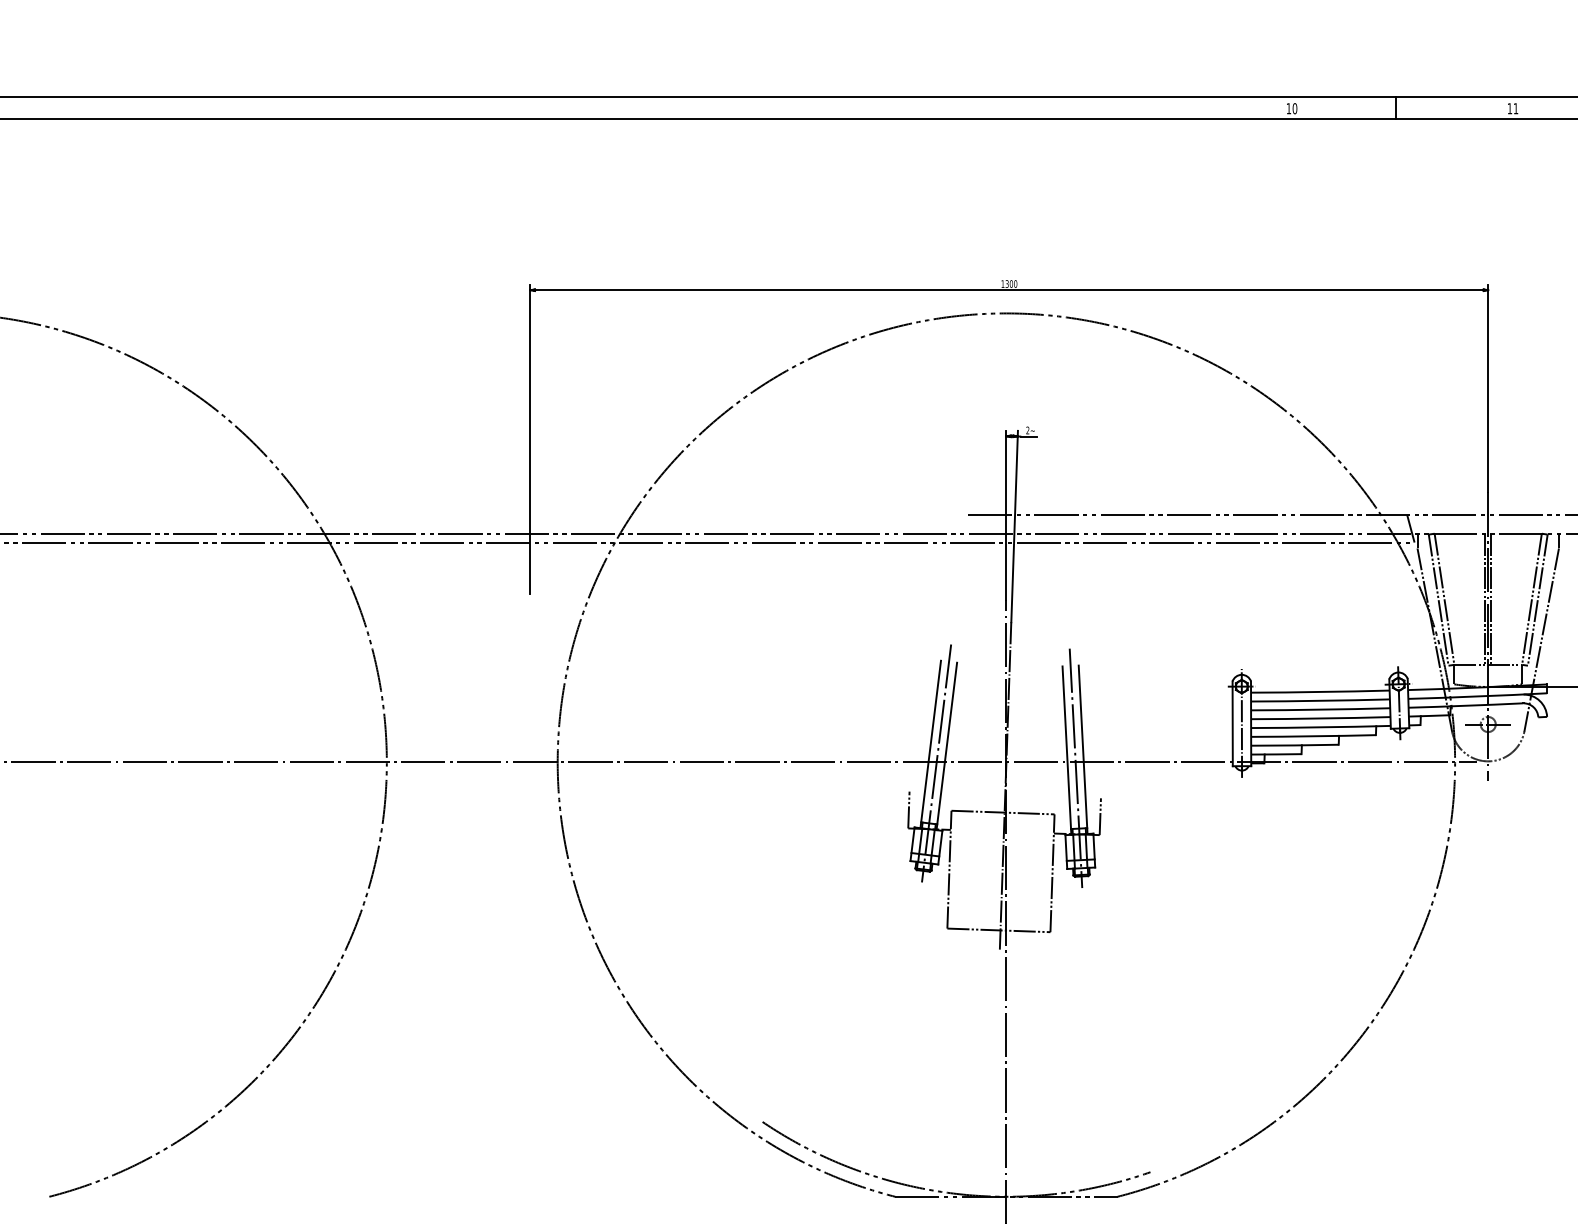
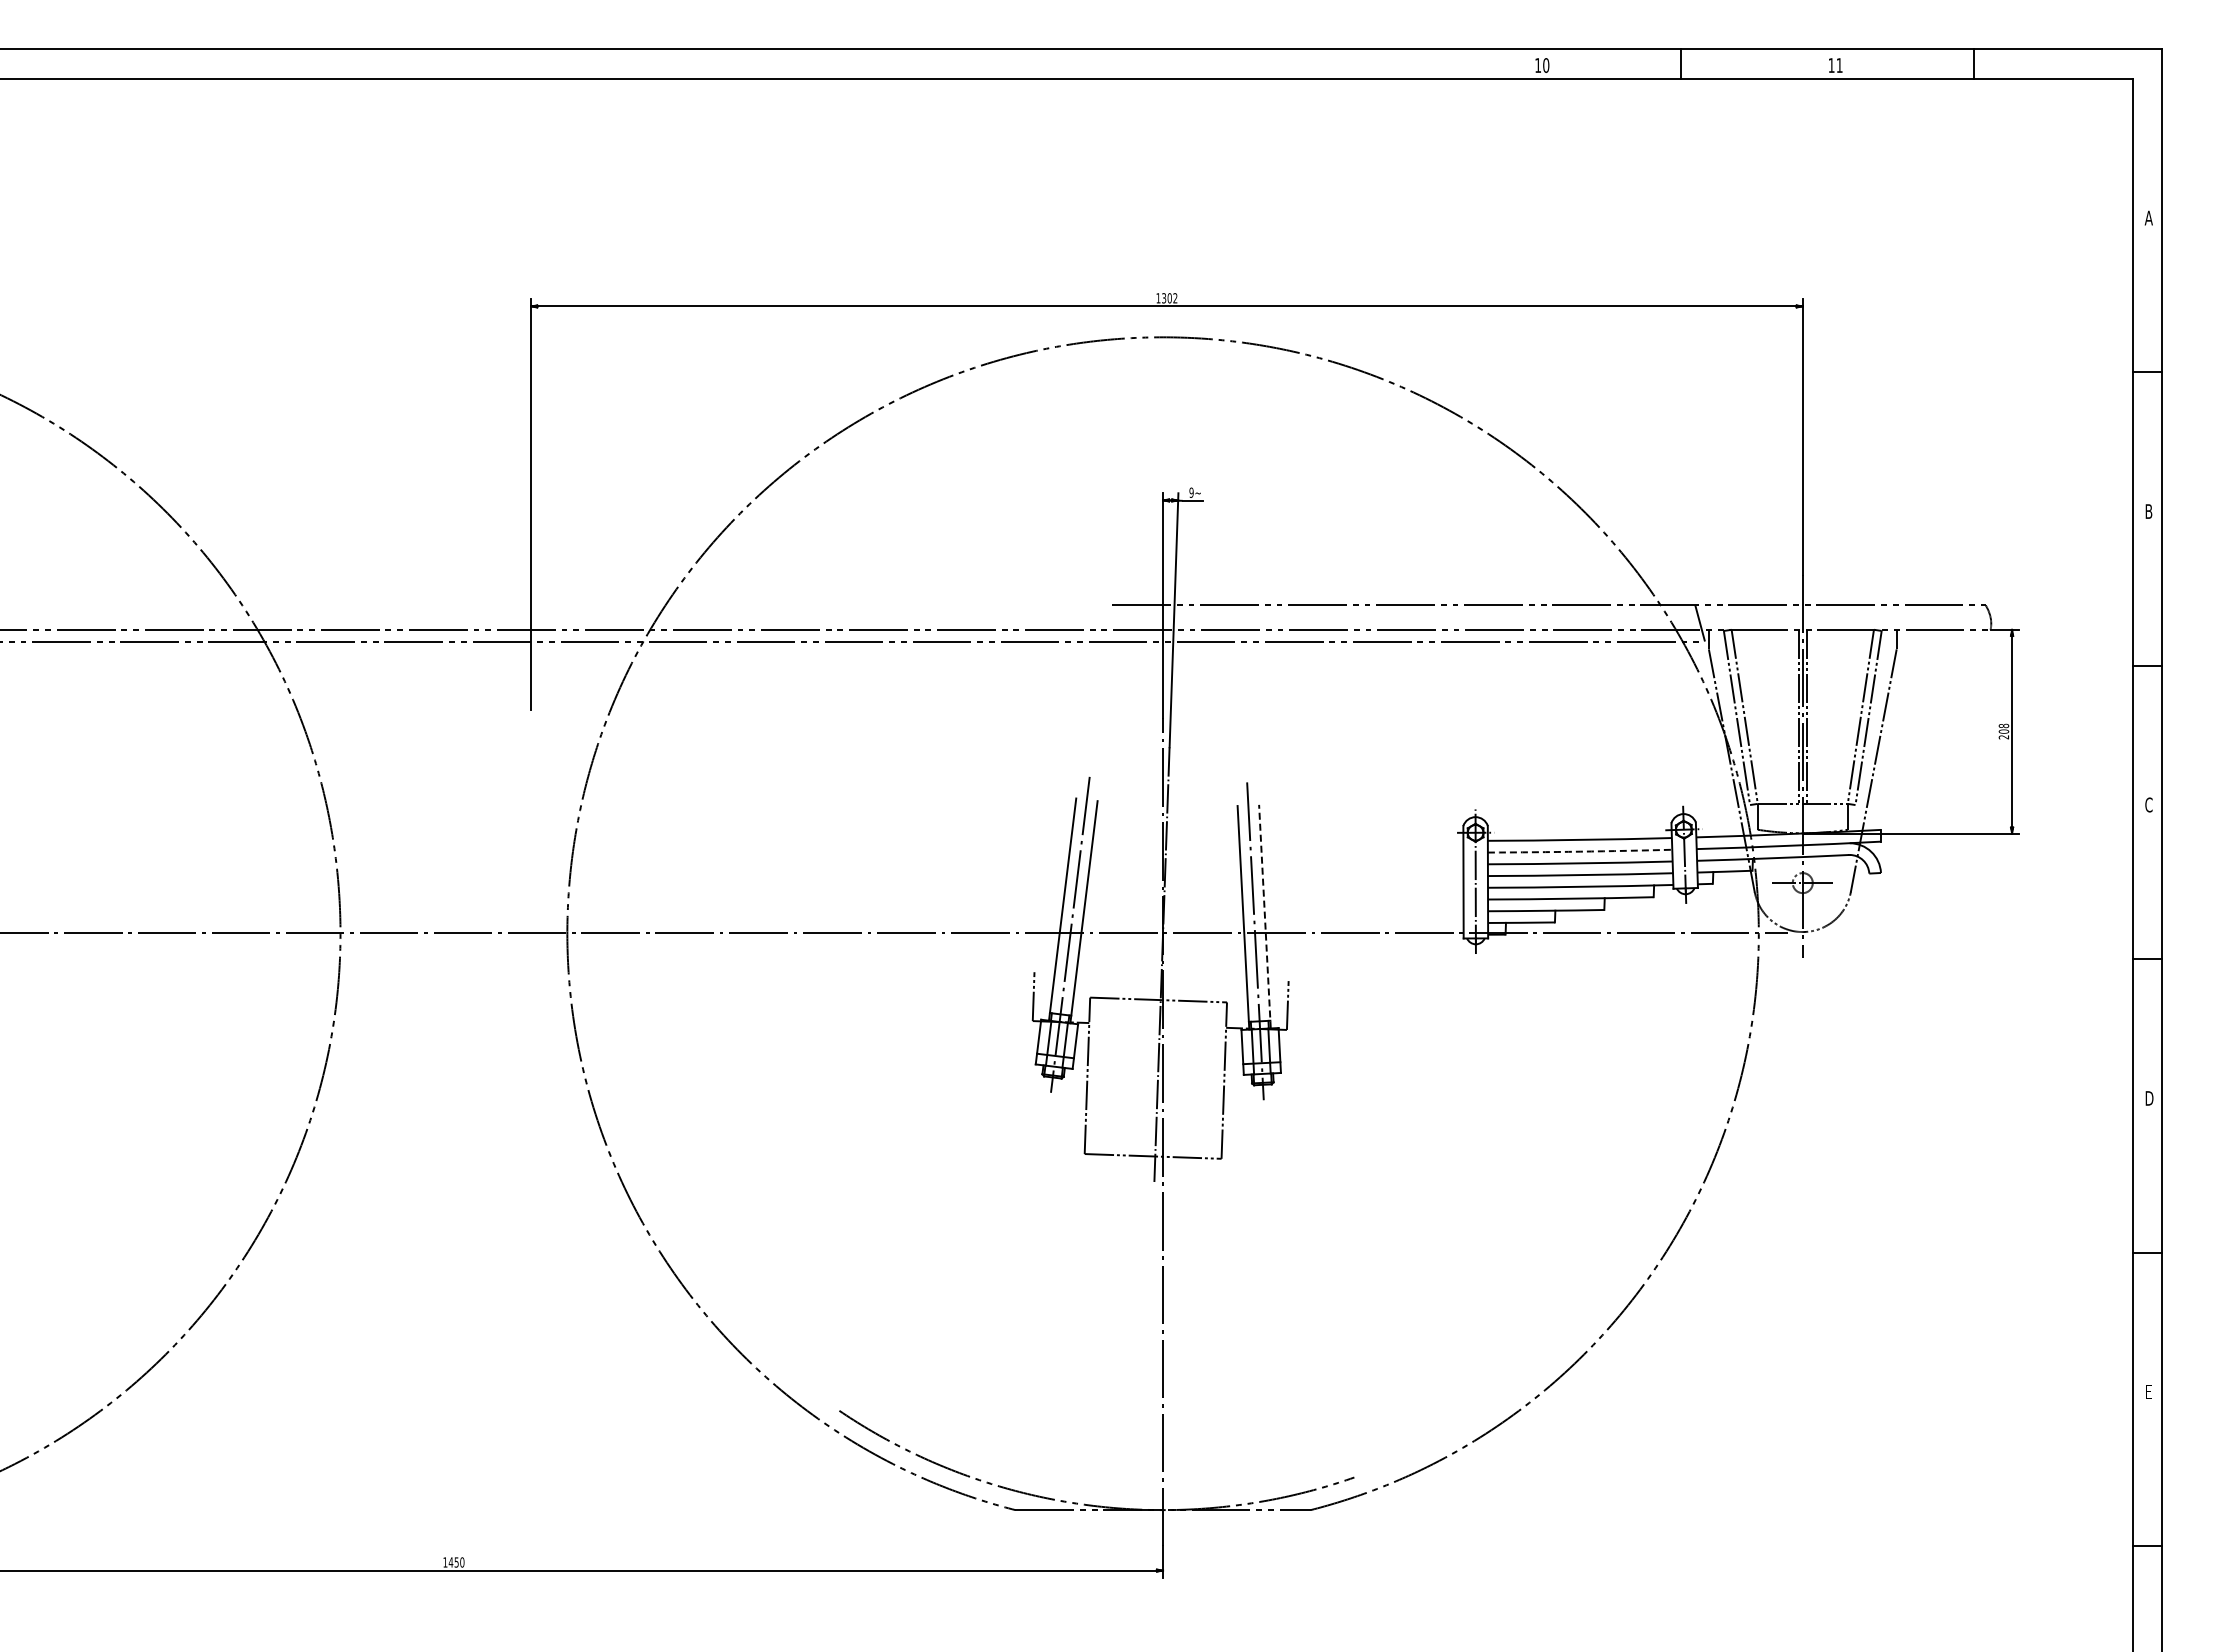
text: (1015, 284) -> (1175, 298), 1300 -> 1302
text: (1027, 430) -> (1191, 492), 2~ -> 9~
arc: (1320, 700) -> (1580, 851), solid -> dashed
line: (1082, 749) -> (1264, 916), solid -> dashed

